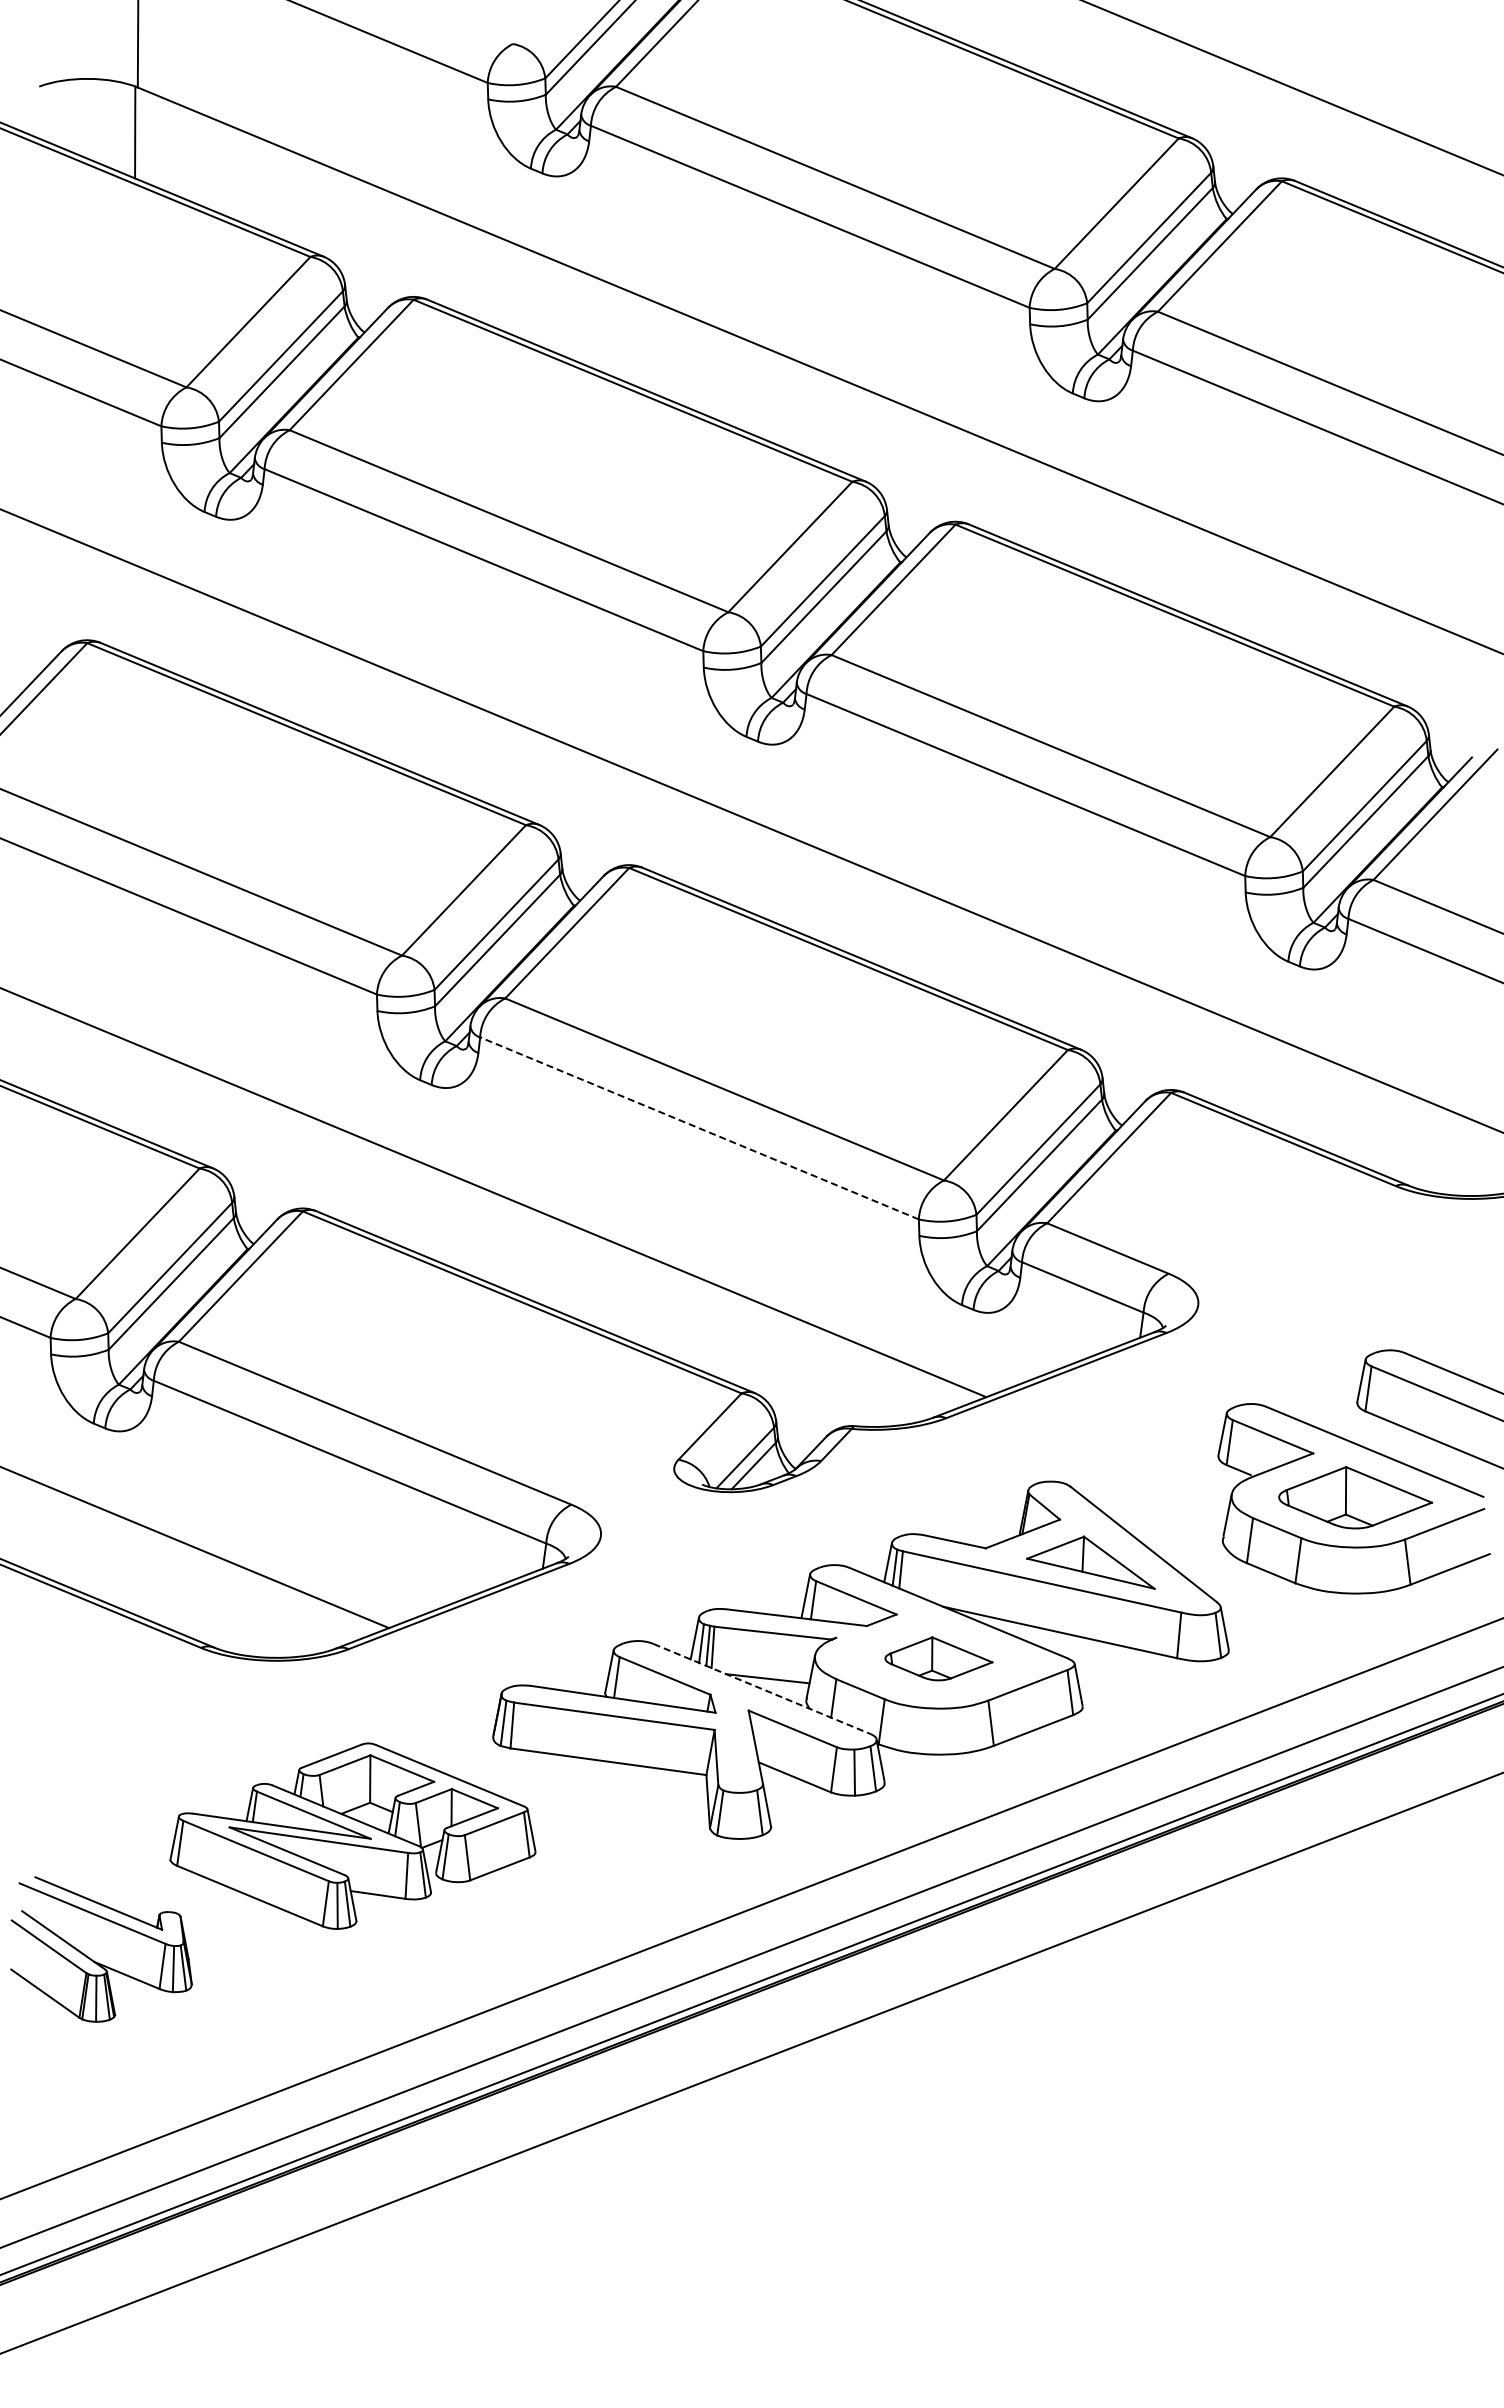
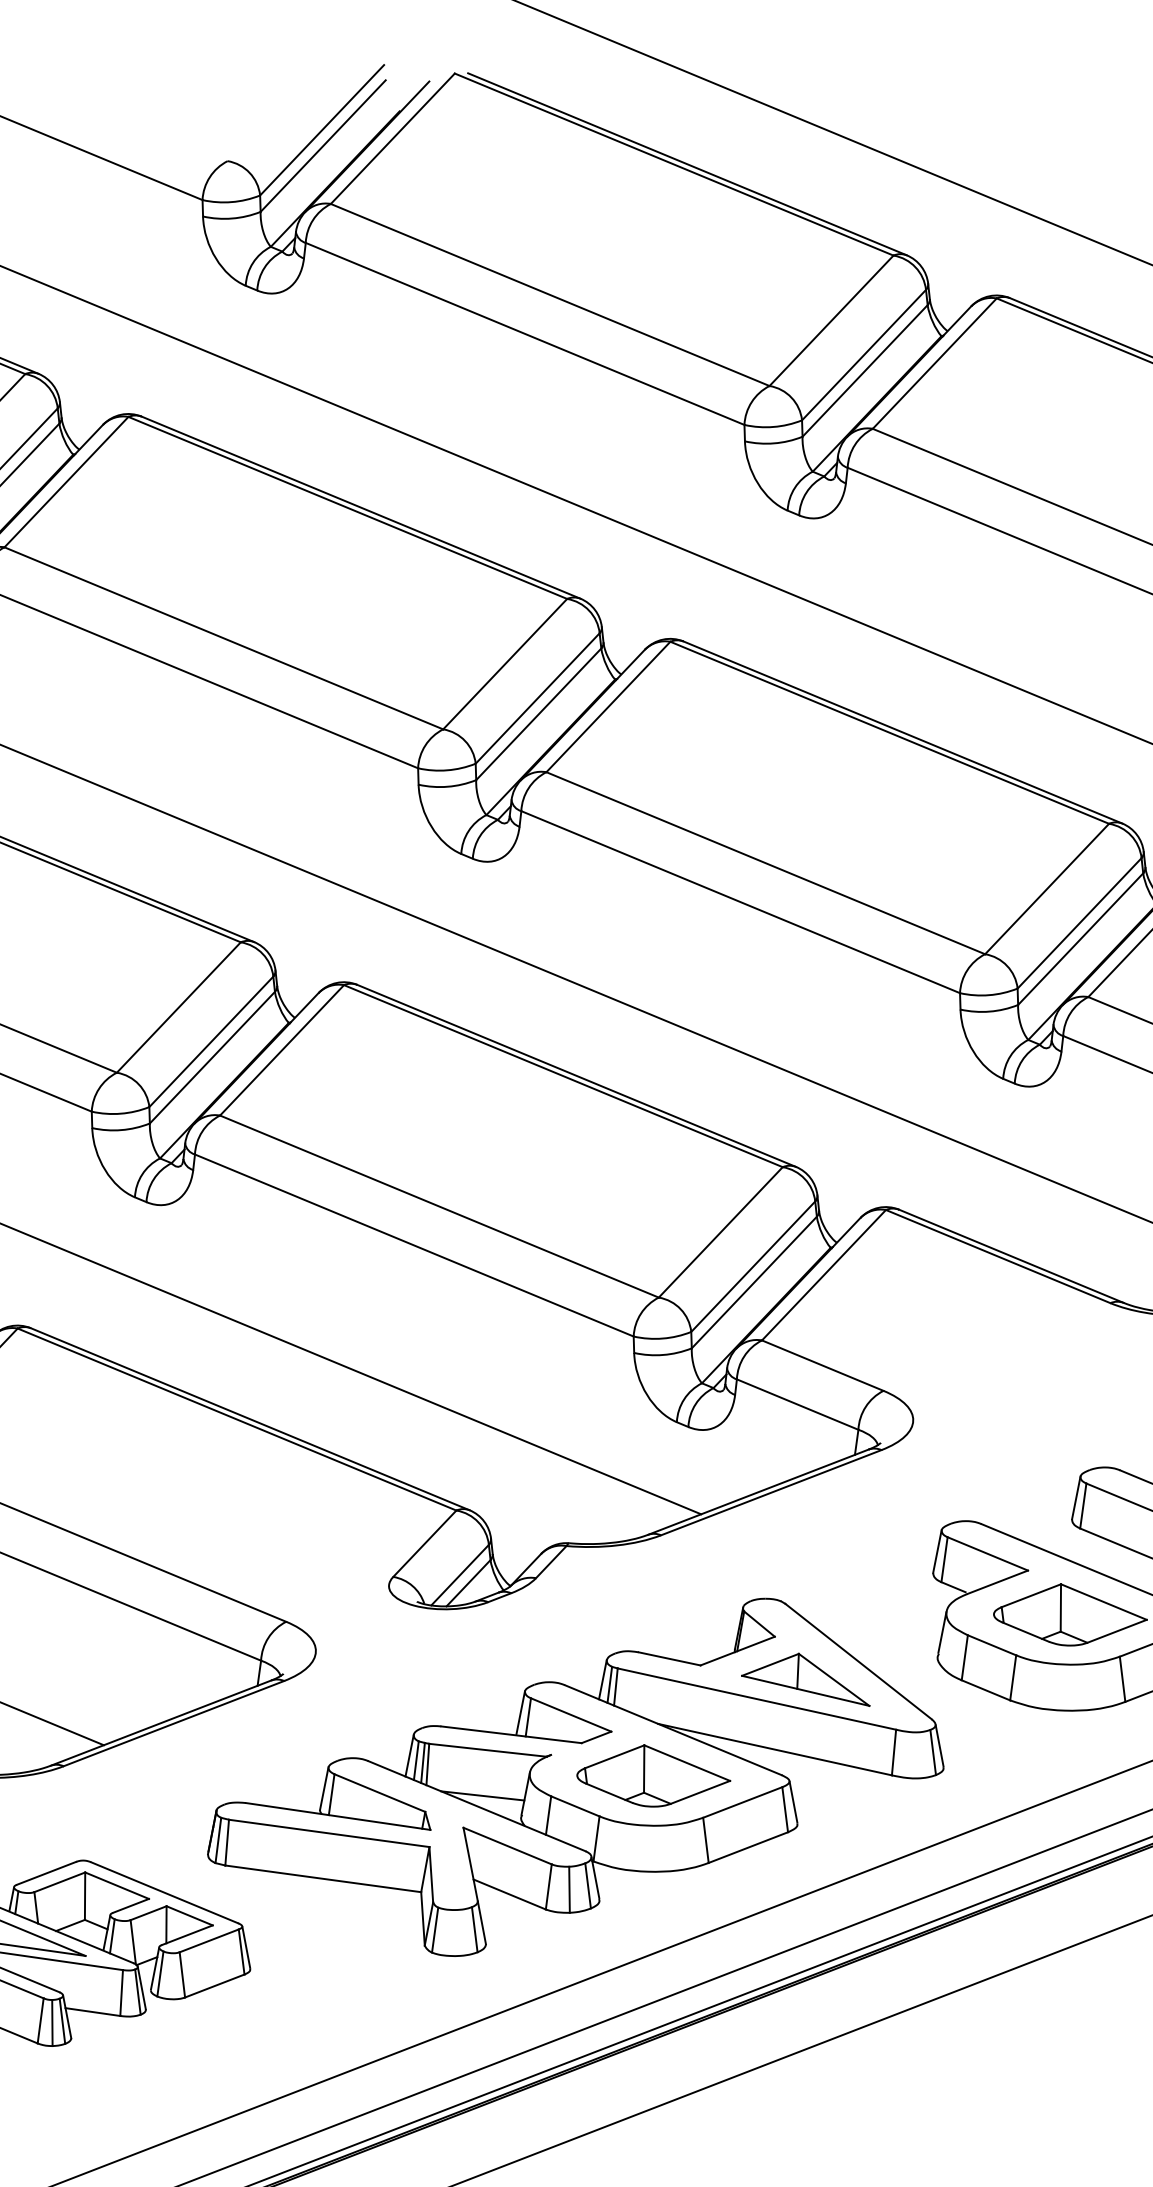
line: (699, 1128) -> (414, 1245), dashed -> solid
part: (938, 1658) -> (653, 1775), size x1.43
line: (762, 1689) -> (477, 1806), dashed -> solid

